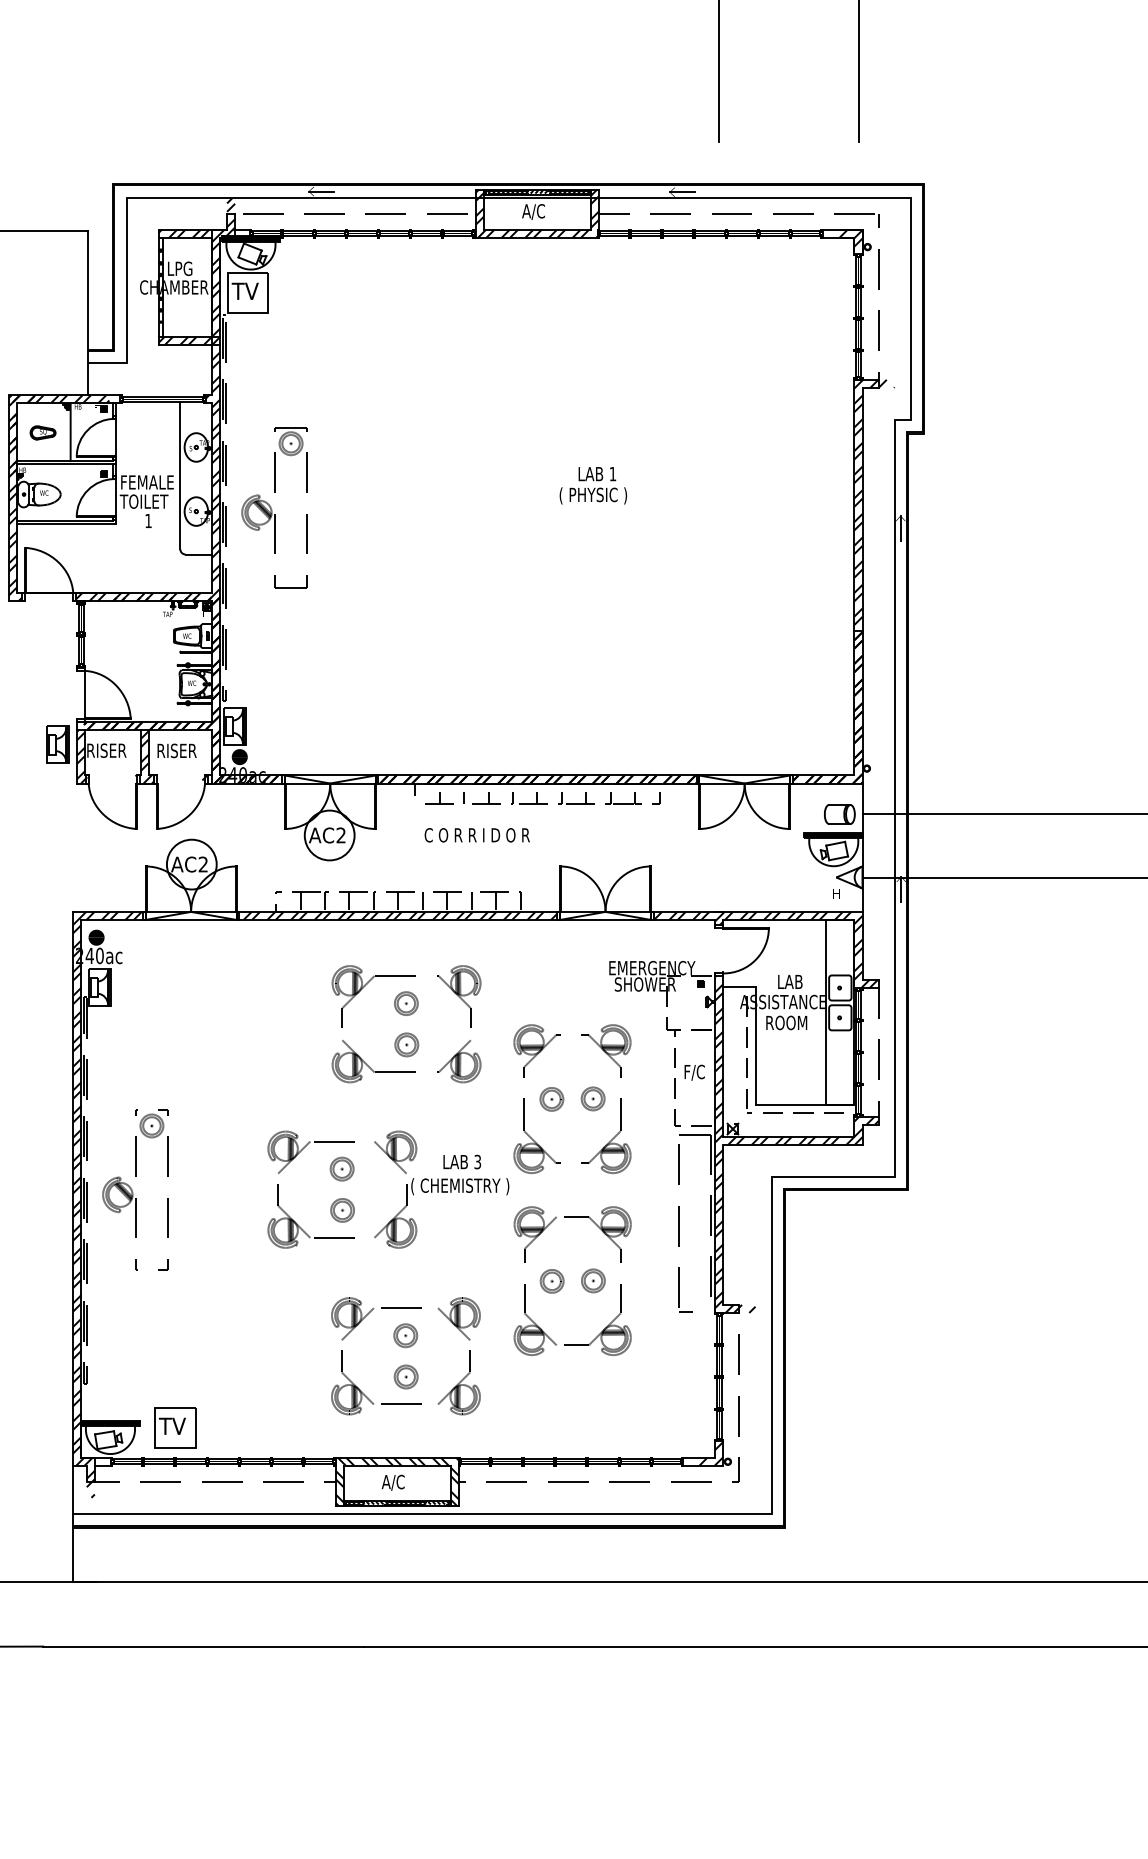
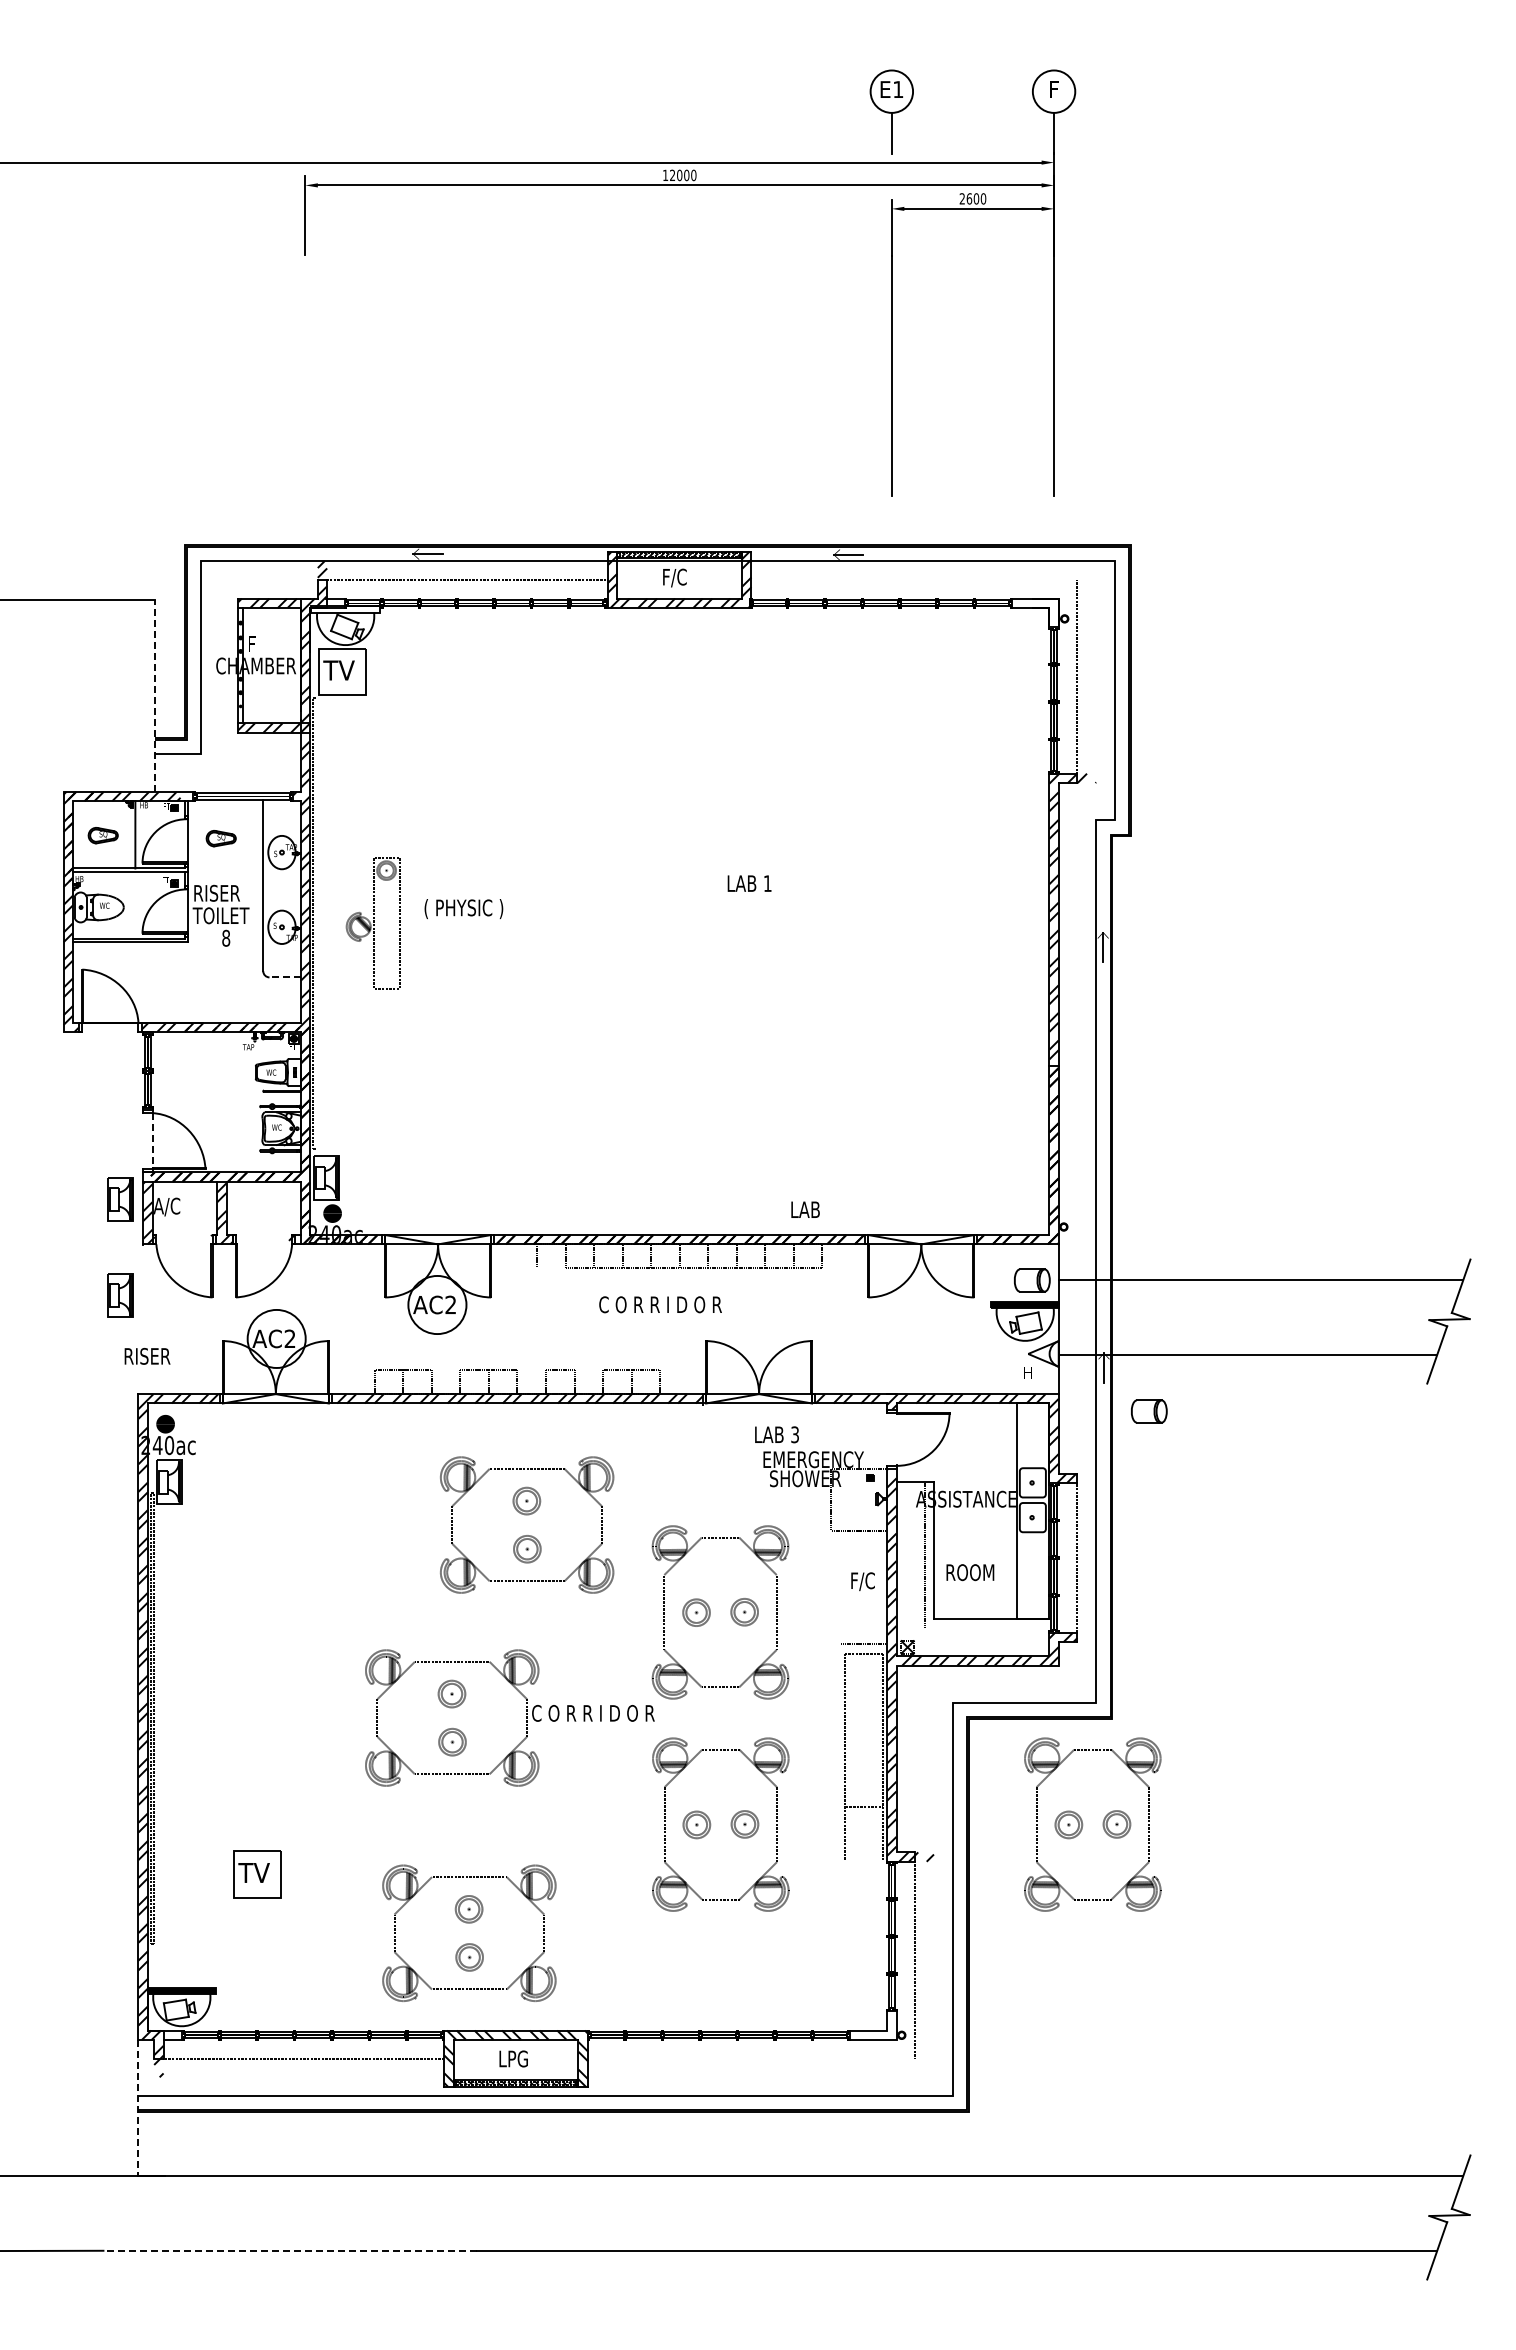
text: (532, 211) -> (674, 577), A/C -> F/C
line: (738, 213) -> (914, 579), removed
fill: (250, 239) -> (345, 609), removed
hatch: (851, 241) -> (1045, 612), removed
text: (179, 268) -> (262, 643), LPG -> F
line: (87, 313) -> (155, 696), solid -> dashed
part: (143, 435) -> (220, 838), added
text: (147, 481) -> (225, 892), FEMALE -> RISER
text: (593, 496) -> (463, 909), moved
line: (225, 507) -> (316, 922), removed
part: (273, 507) -> (372, 922), size x0.7
text: (148, 520) -> (226, 937), 1 -> 8
line: (199, 554) -> (285, 977), solid -> dashed
line: (85, 695) -> (152, 1141), solid -> dashed
text: (106, 751) -> (177, 1206), RISER -> A/C
text: (177, 751) -> (147, 1356), moved
line: (427, 804) -> (551, 1268), removed
part: (57, 827) -> (120, 1295), added
text: (477, 835) -> (660, 1304), moved
line: (336, 891) -> (445, 1370), removed
line: (410, 891) -> (531, 1370), removed
line: (459, 891) -> (588, 1370), removed
part: (940, 926) -> (1149, 1411), added
text: (790, 981) -> (805, 1209), moved
text: (786, 1022) -> (970, 1572), moved
line: (674, 1077) -> (839, 1587), removed
line: (800, 1112) -> (986, 1628), removed
text: (461, 1161) -> (776, 1434), moved
text: (463, 1186) -> (593, 1714), ( CHEMISTRY ) -> C O R R I D O R
part: (135, 1190) -> (210, 1718), removed
part: (883, 1281) -> (1083, 1824), added
line: (695, 1311) -> (863, 1807), moved
part: (406, 1347) -> (469, 1923), moved
part: (175, 1427) -> (257, 1874), moved
hatch: (711, 1453) -> (882, 2025), removed
line: (599, 1481) -> (751, 2058), removed
text: (394, 1482) -> (512, 2059), A/C -> LPG
line: (73, 1524) -> (138, 2108), solid -> dashed
line: (203, 1646) -> (290, 2250), solid -> dashed

